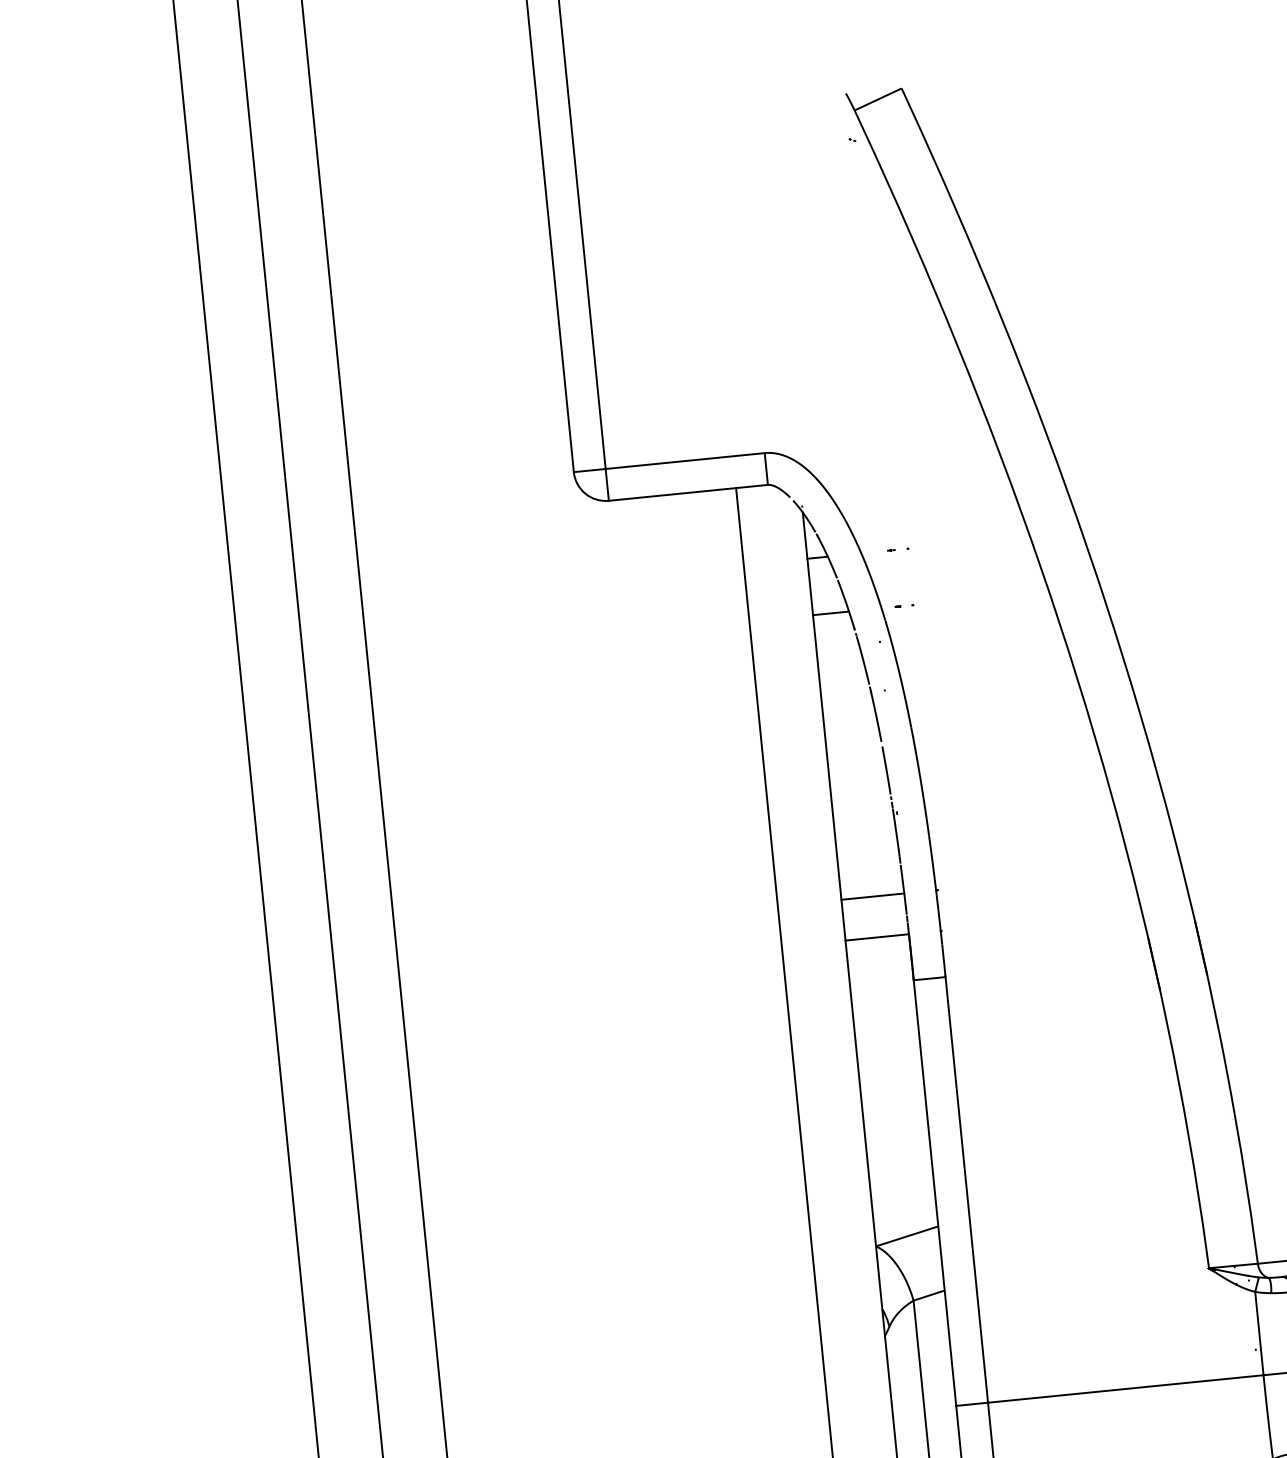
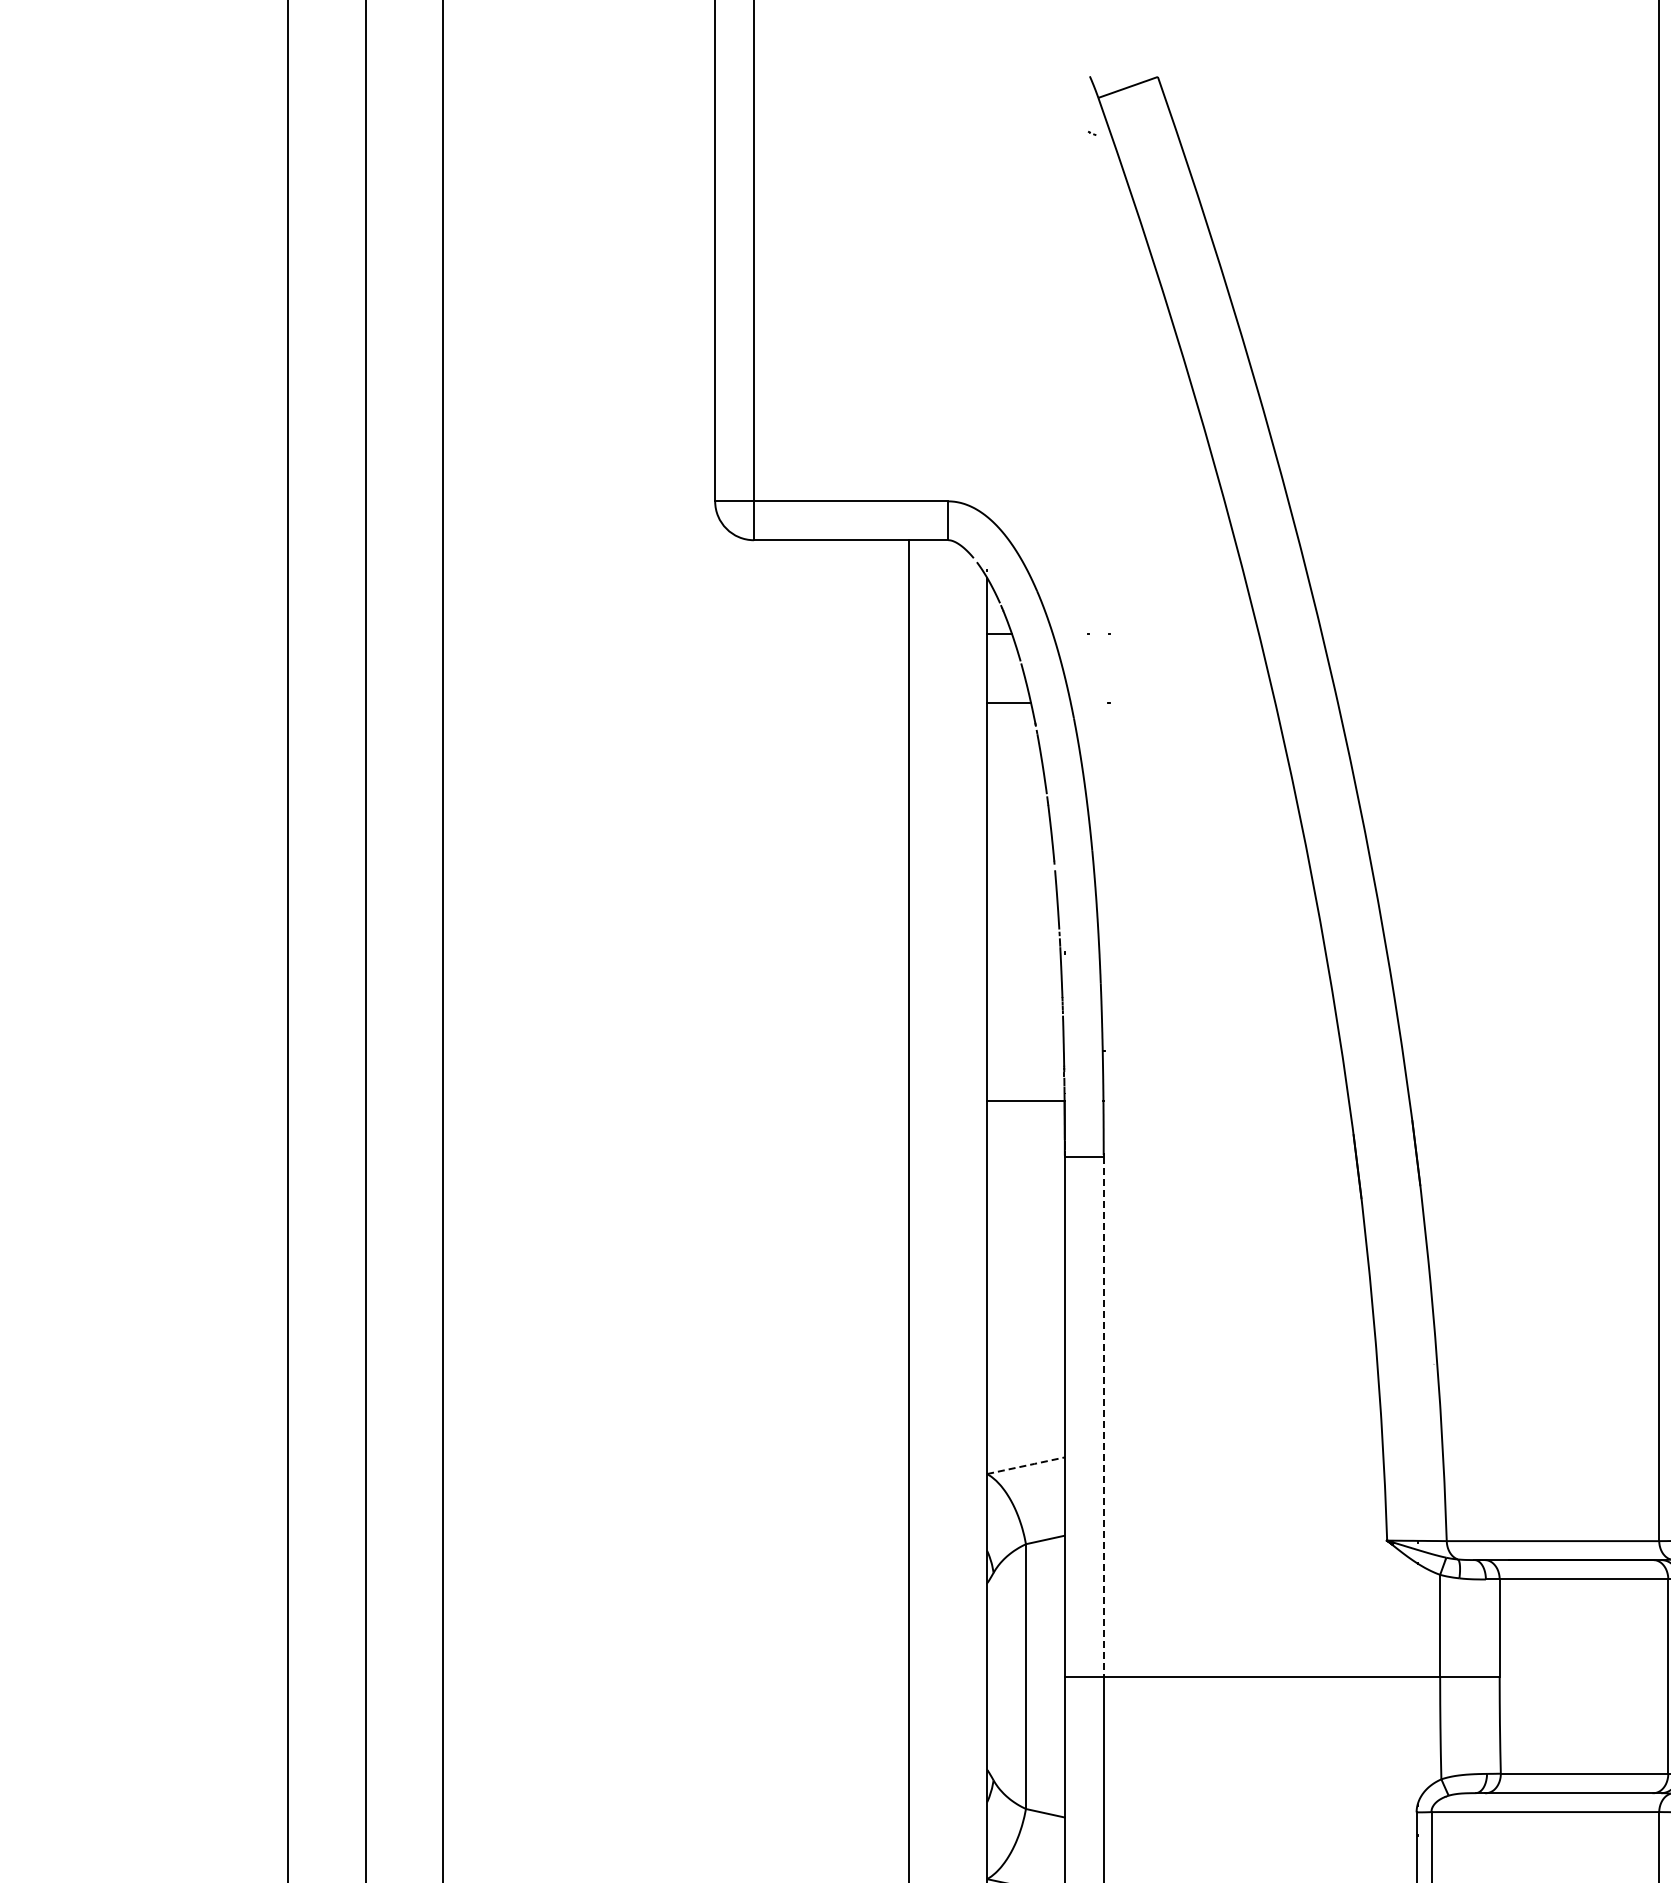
line: (872, 896) -> (1025, 1050), removed
line: (966, 1189) -> (1103, 1416), solid -> dashed
line: (908, 1236) -> (1027, 1465), solid -> dashed

